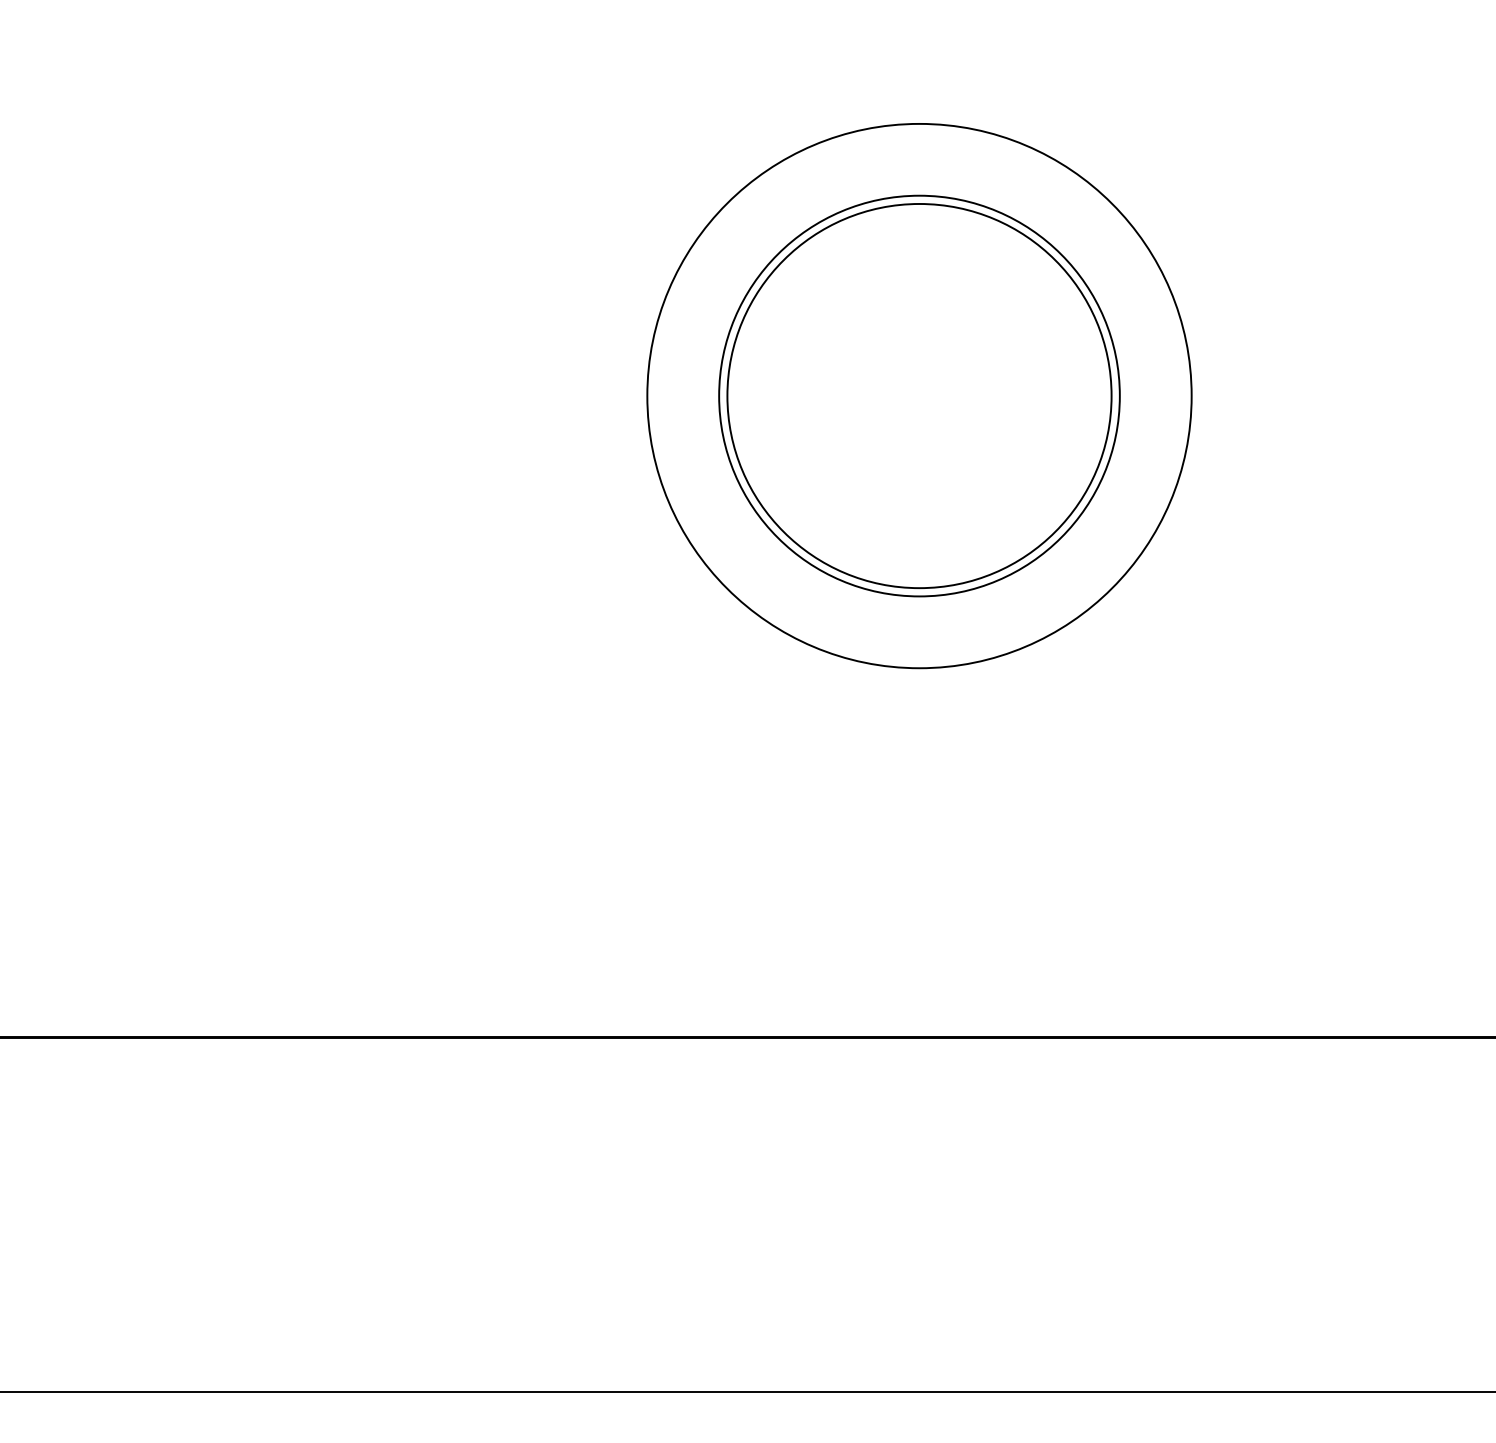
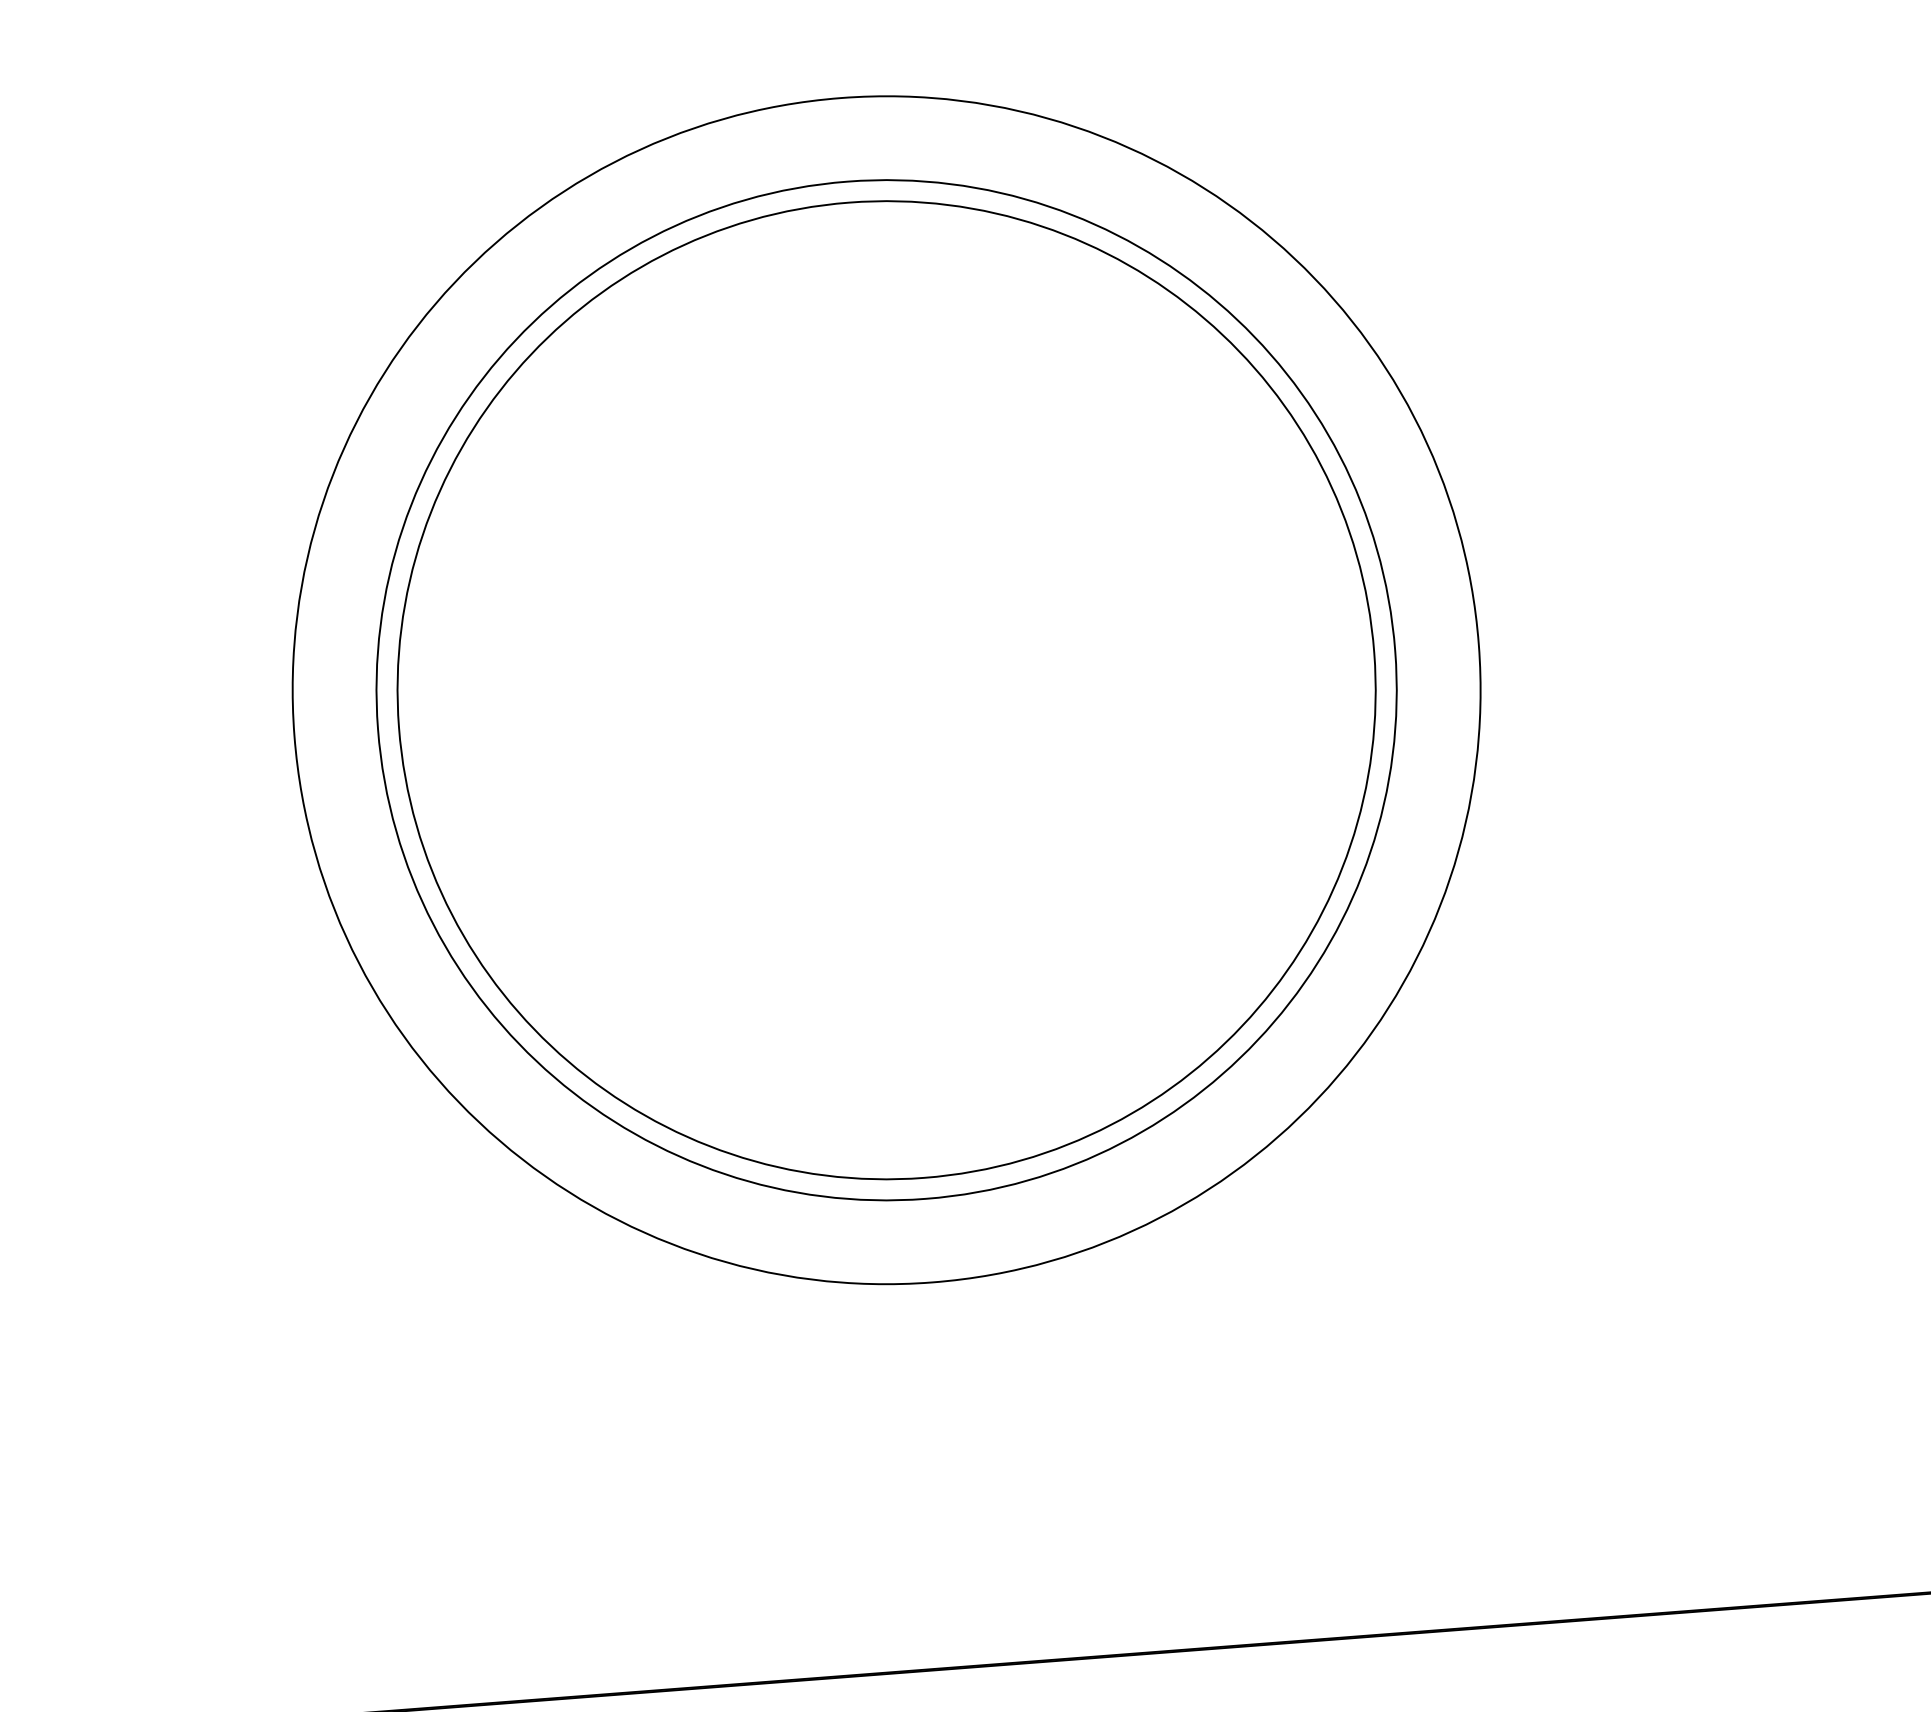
circle: (919, 395) -> (886, 689), size x1.43
circle: (919, 395) -> (886, 689), size x1.67
circle: (919, 396) -> (886, 690), size x1.67

